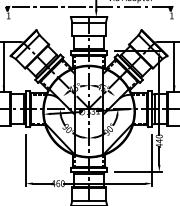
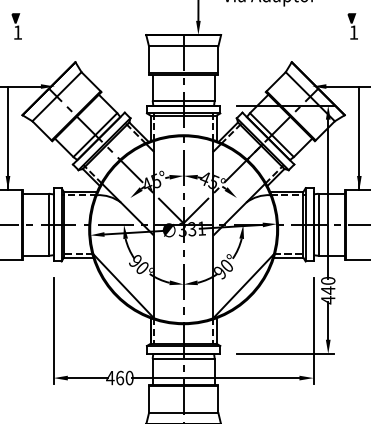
line: (89, 6) -> (184, 13), removed

